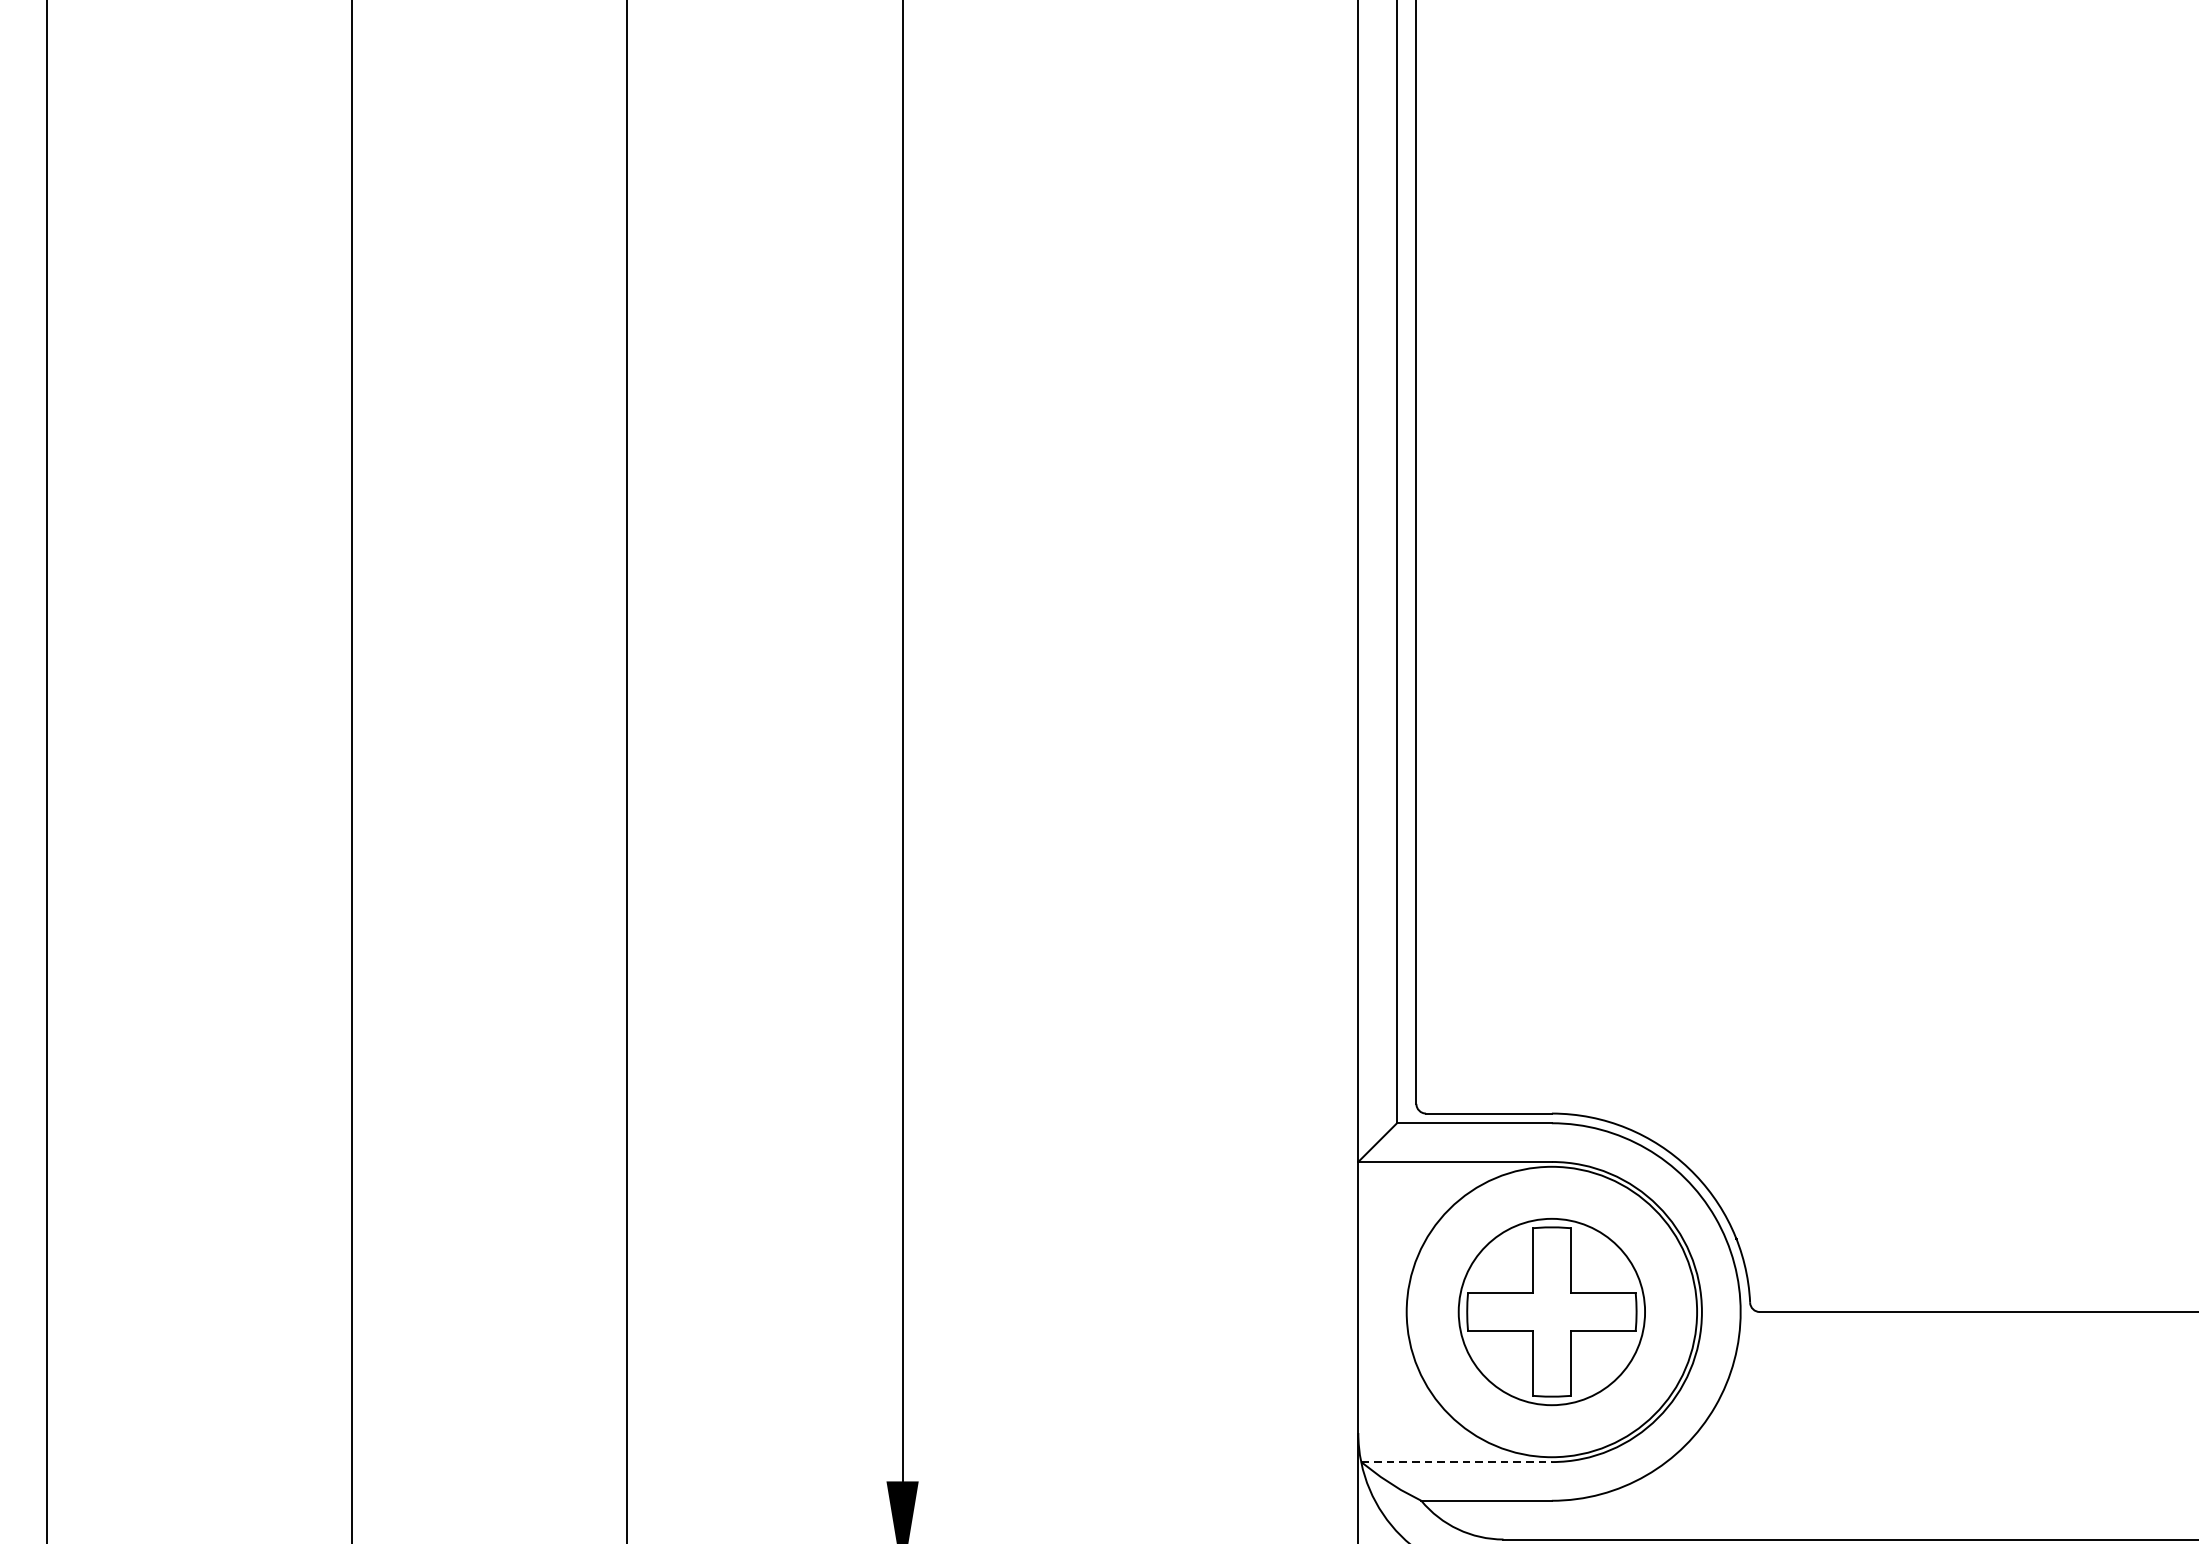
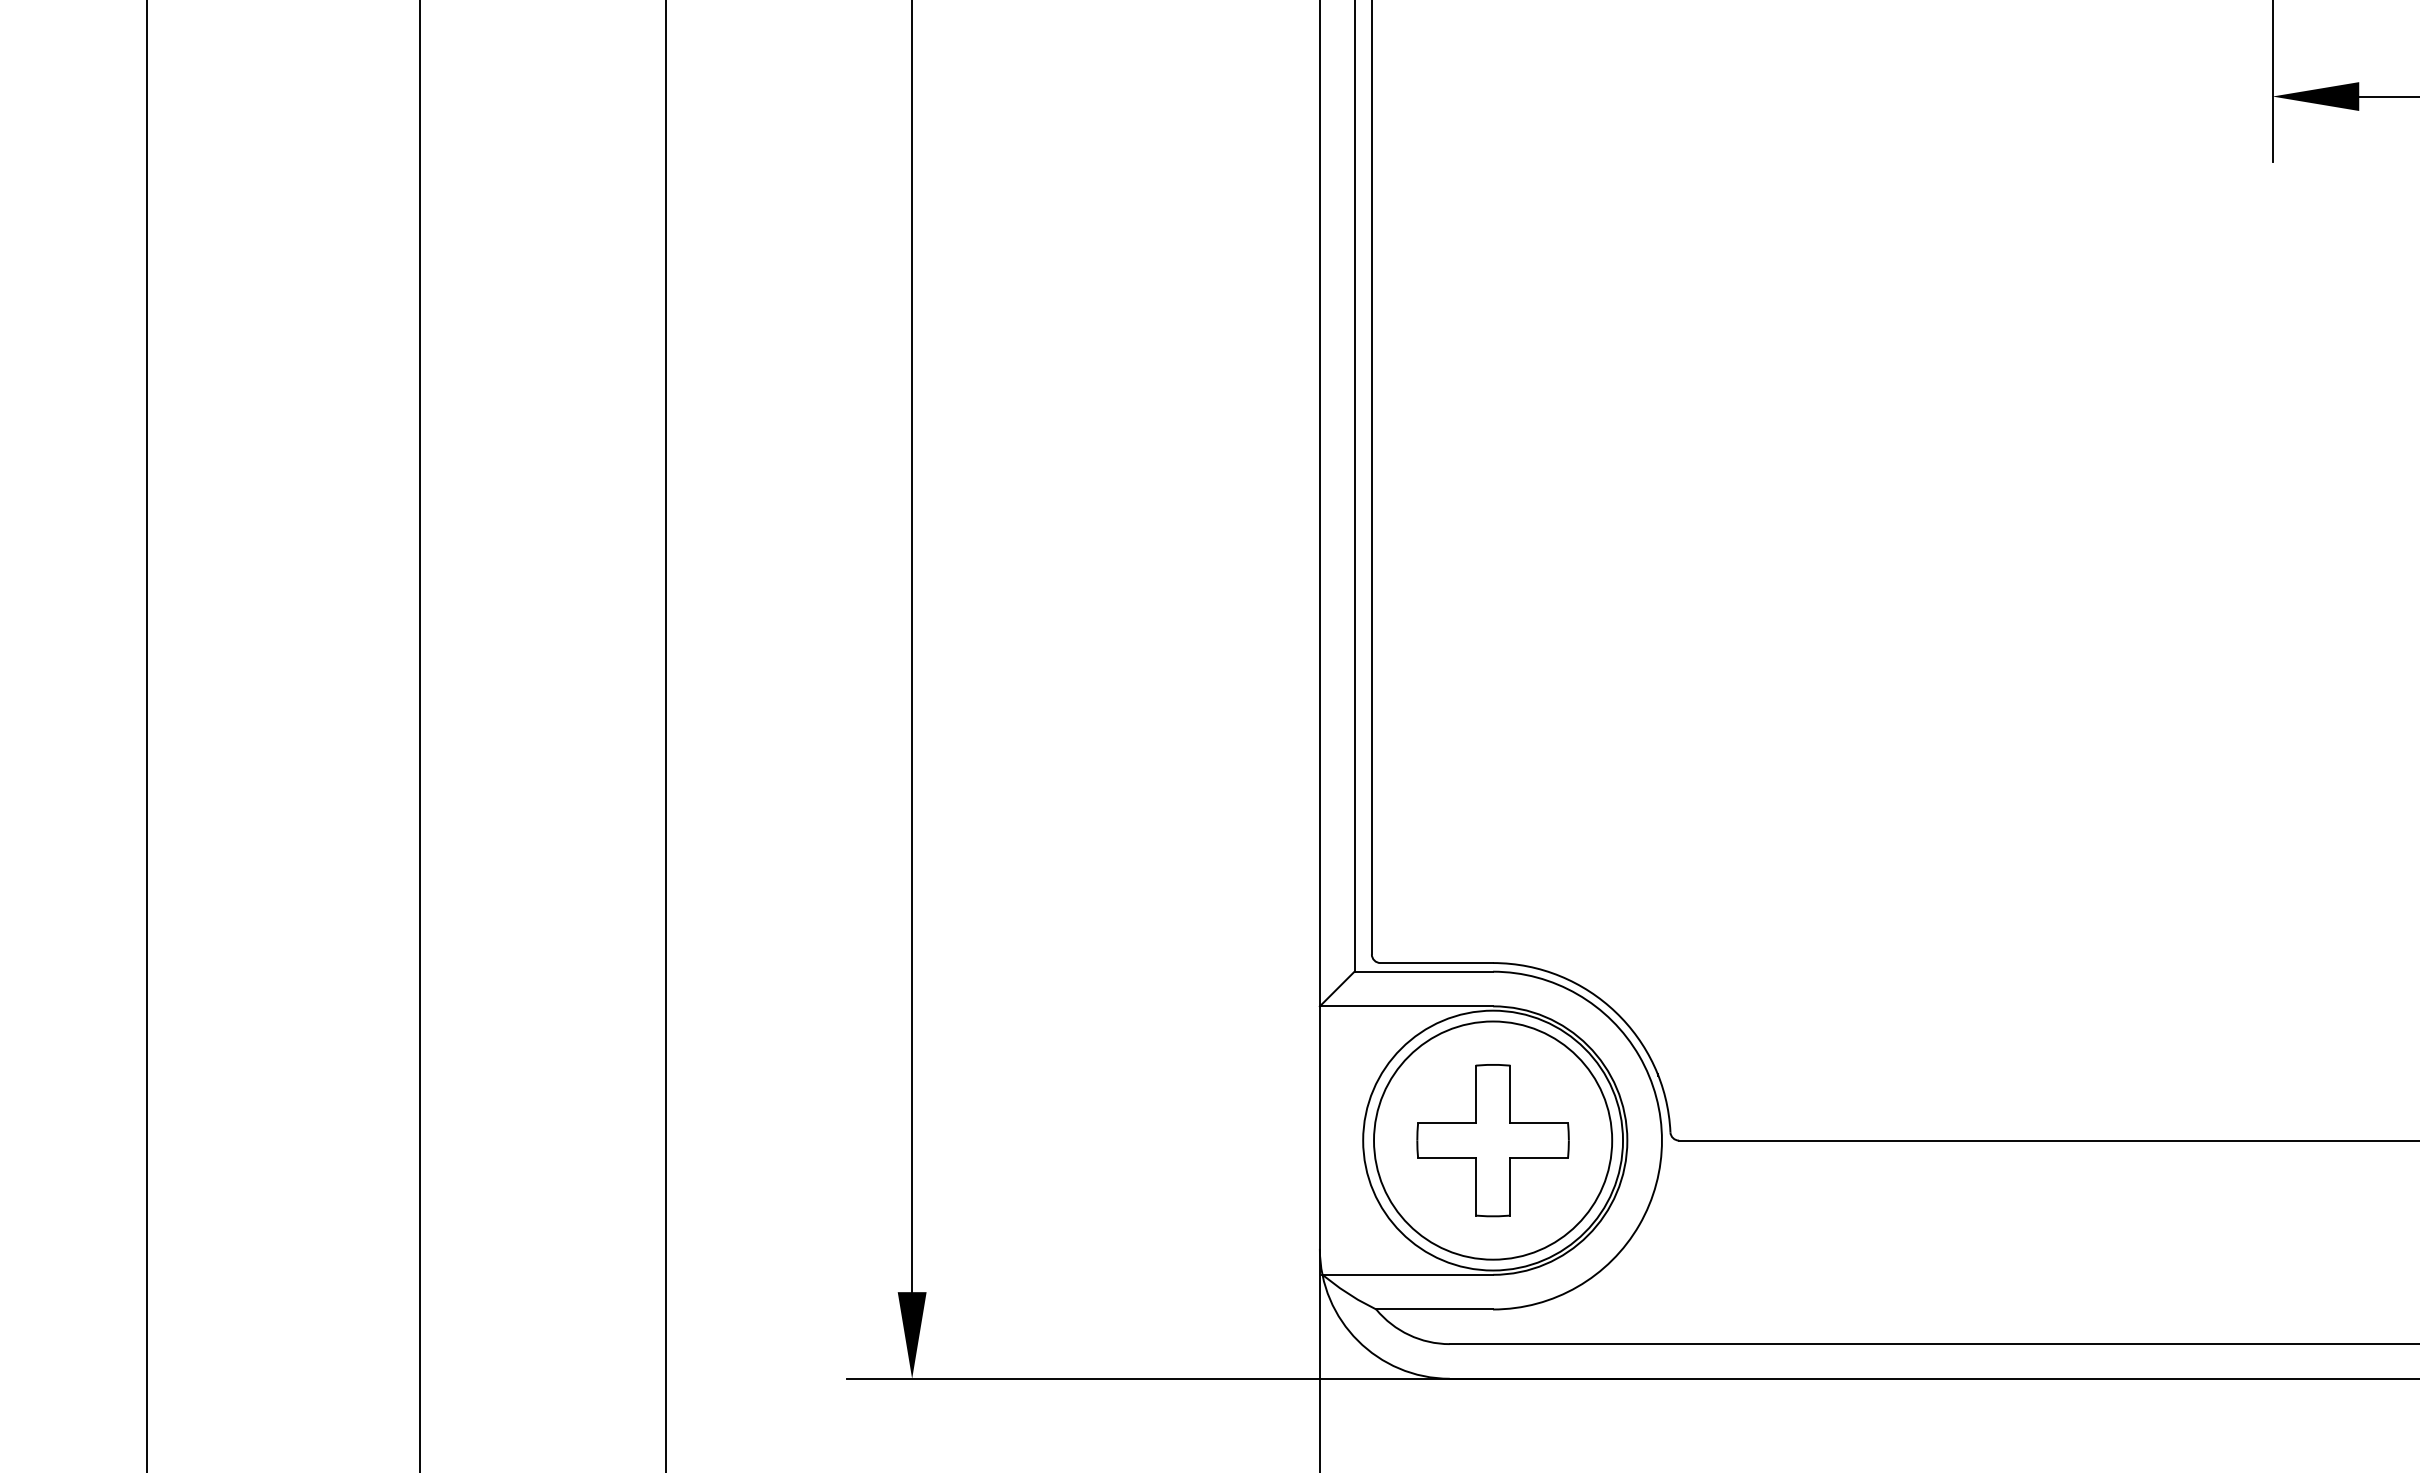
circle: (1552, 1311) -> (1493, 1140), size x1.43
line: (1457, 1461) -> (1408, 1274), dashed -> solid

